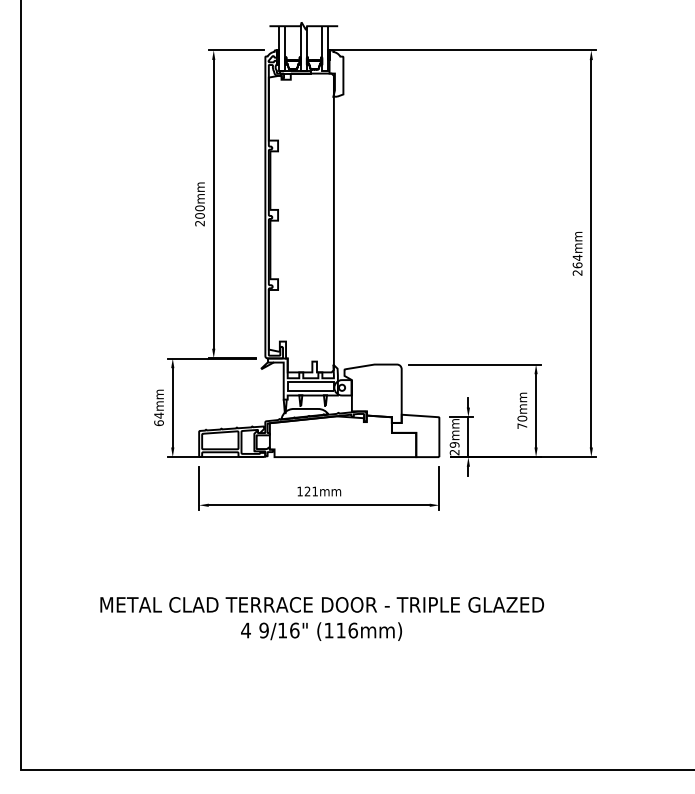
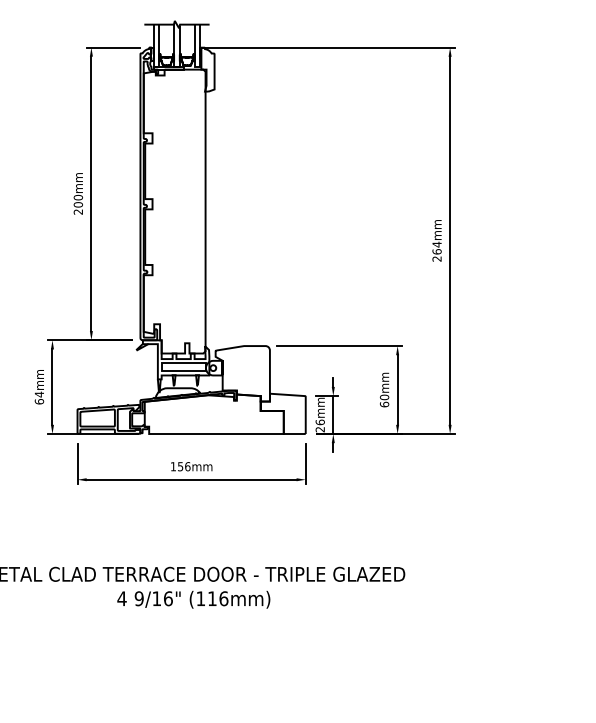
text: (522, 426) -> (384, 404), 70mm -> 60mm
text: (454, 444) -> (320, 422), 29mm -> 26mm
text: (311, 491) -> (184, 466), 121mm -> 156mm

